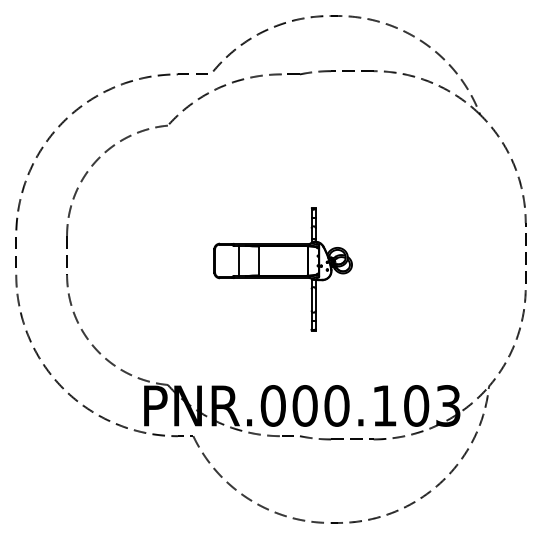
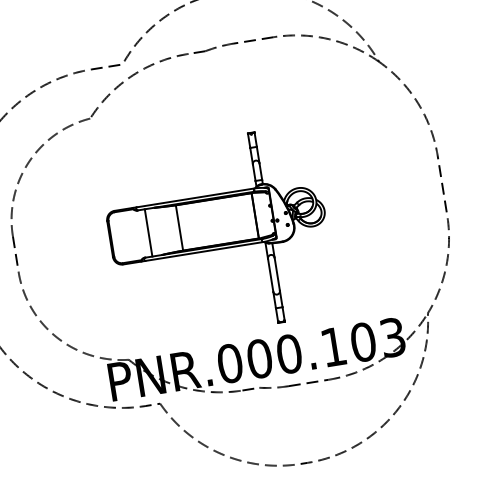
part: (282, 269) -> (218, 235), size x1.67

